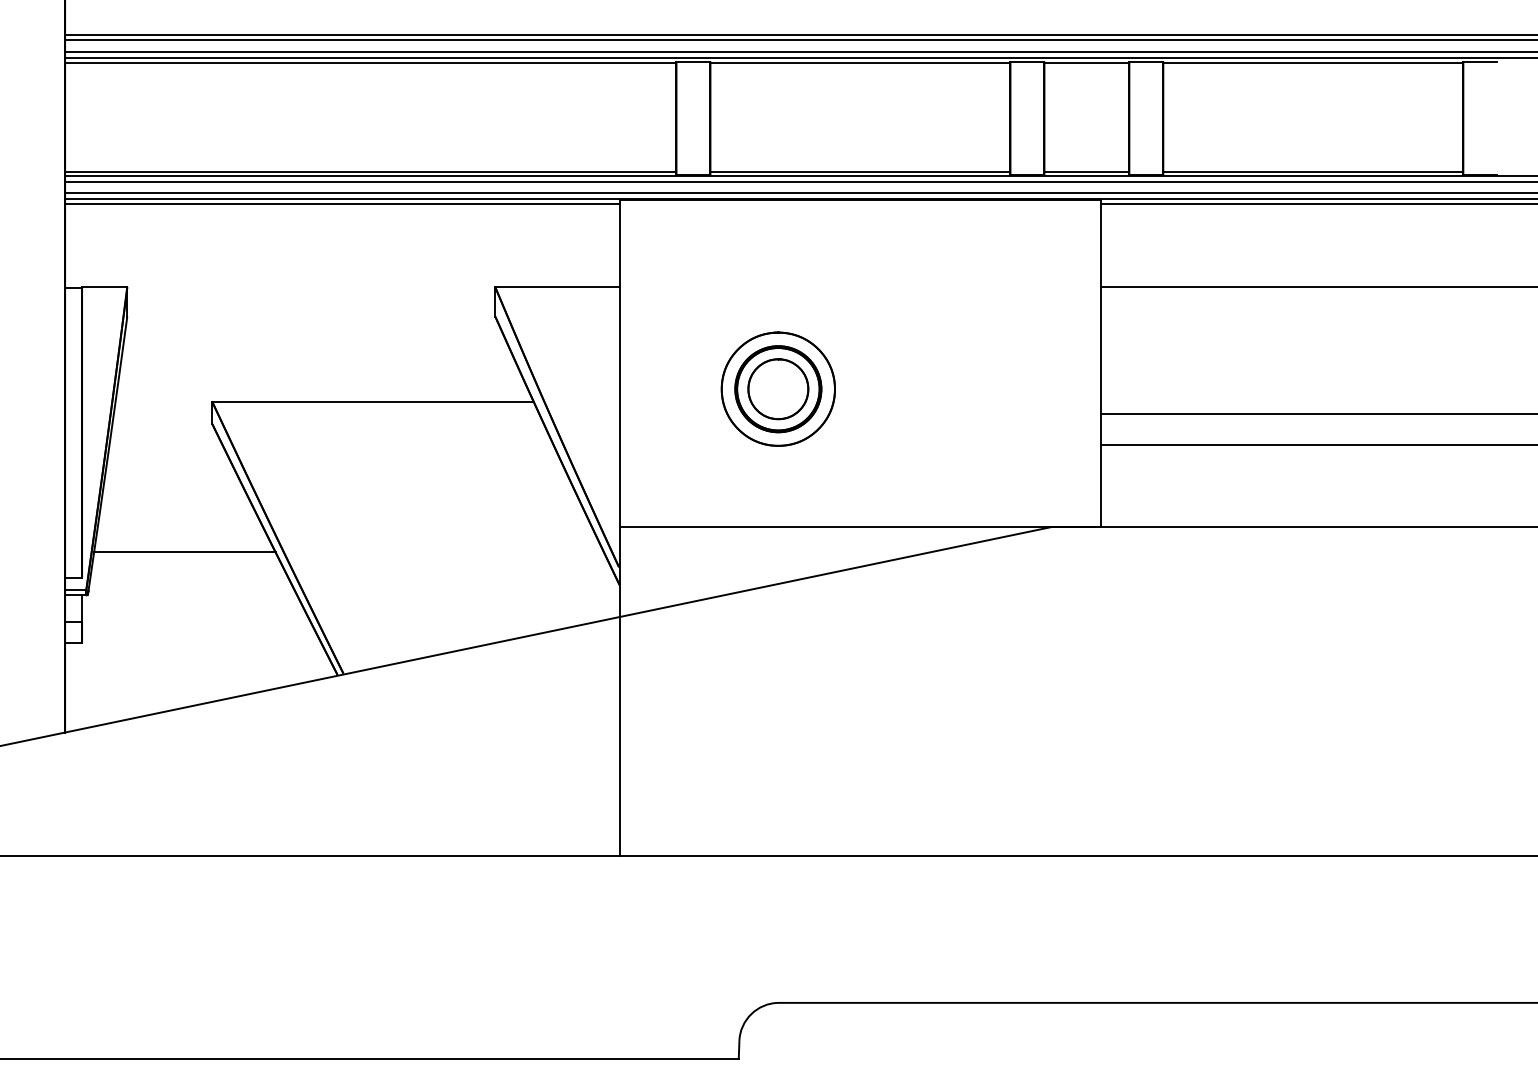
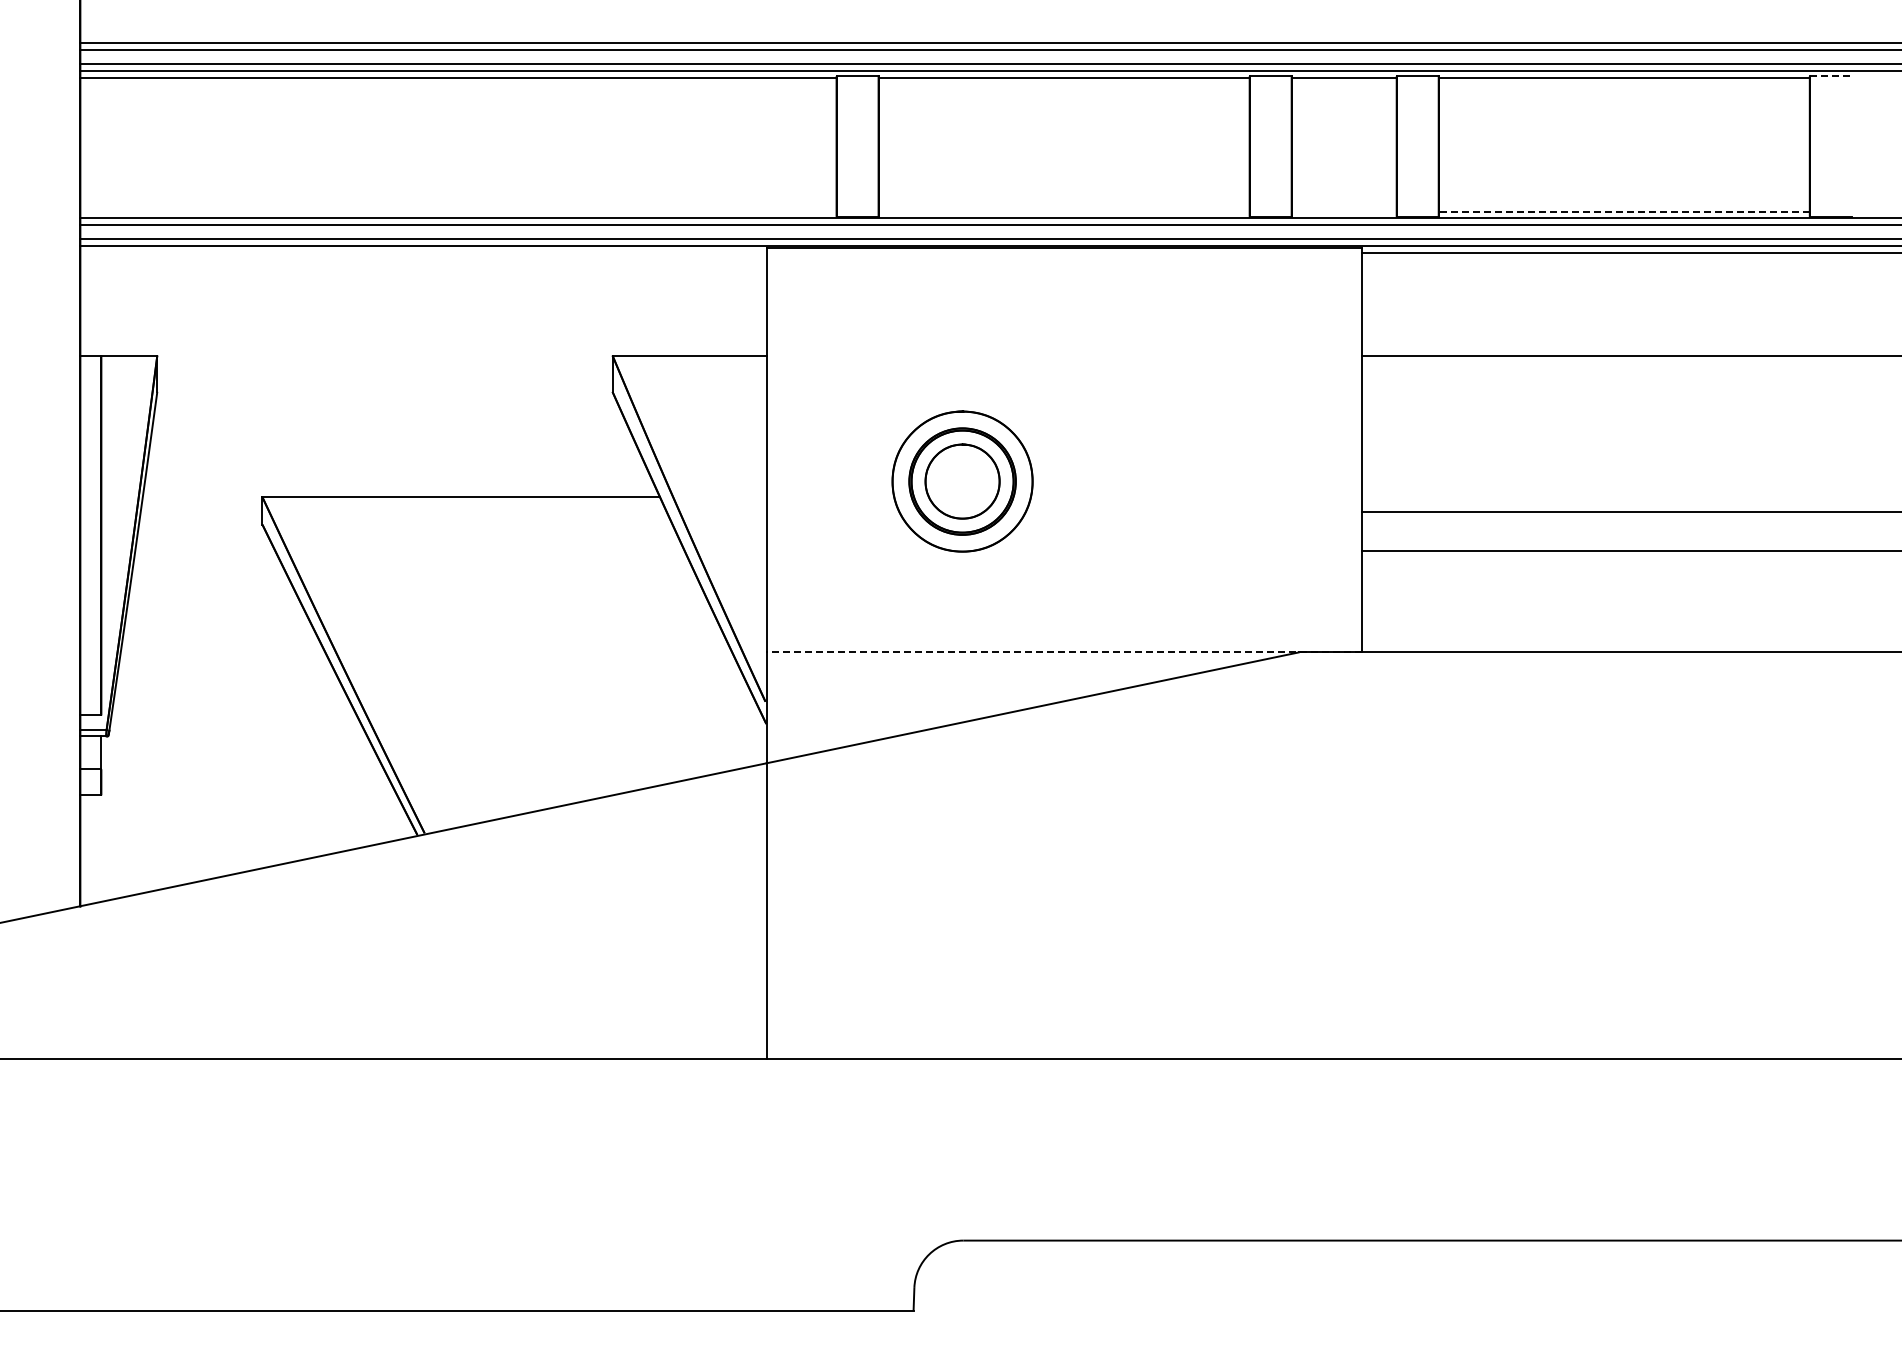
line: (1480, 61) -> (1831, 76), solid -> dashed
line: (370, 171) -> (458, 212), removed
line: (859, 171) -> (1063, 212), removed
line: (1086, 171) -> (1343, 212), removed
line: (1313, 171) -> (1624, 212), solid -> dashed
line: (342, 204) -> (423, 253), removed
line: (860, 527) -> (1064, 652), solid -> dashed
line: (184, 552) -> (228, 683), removed

